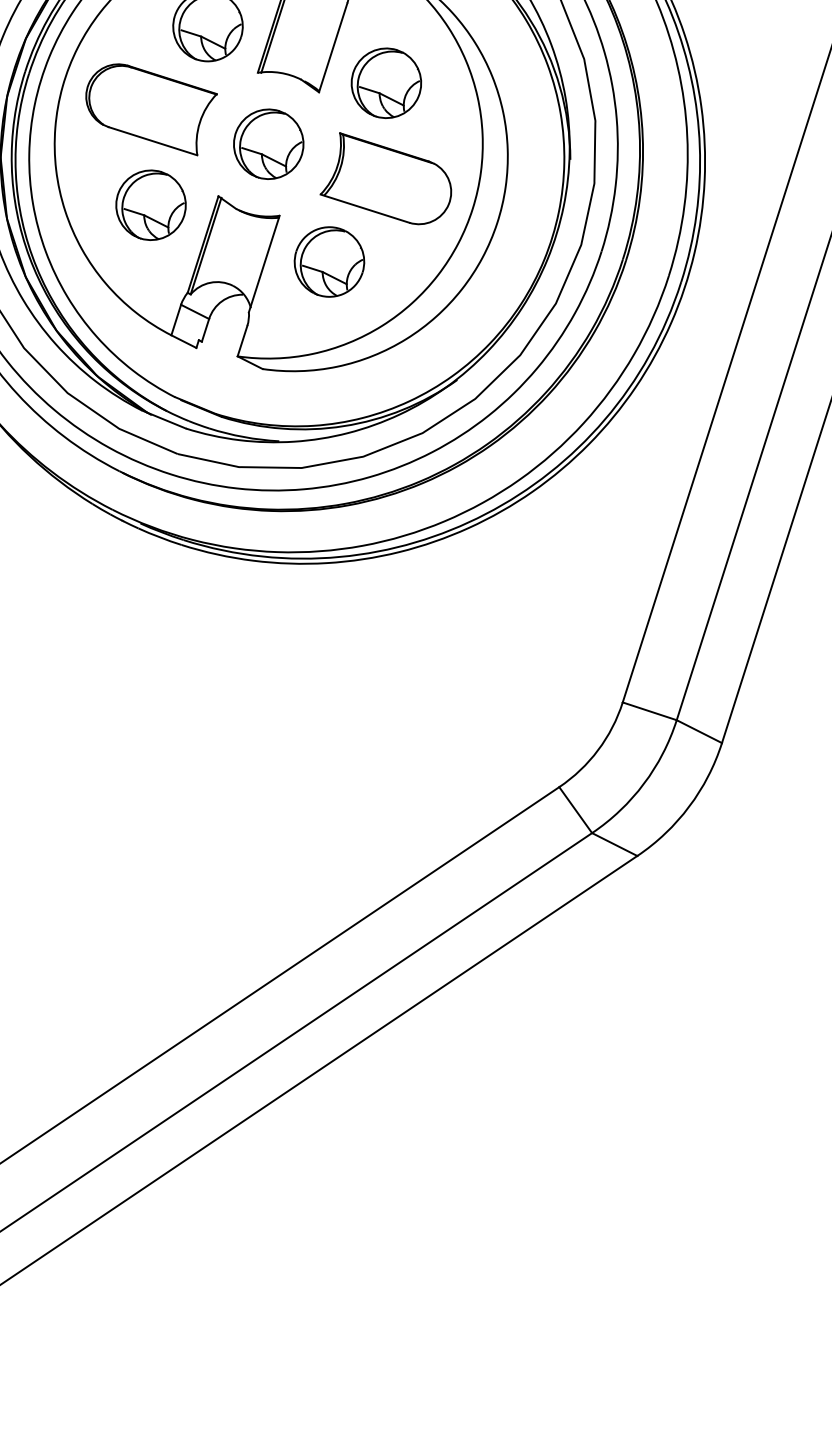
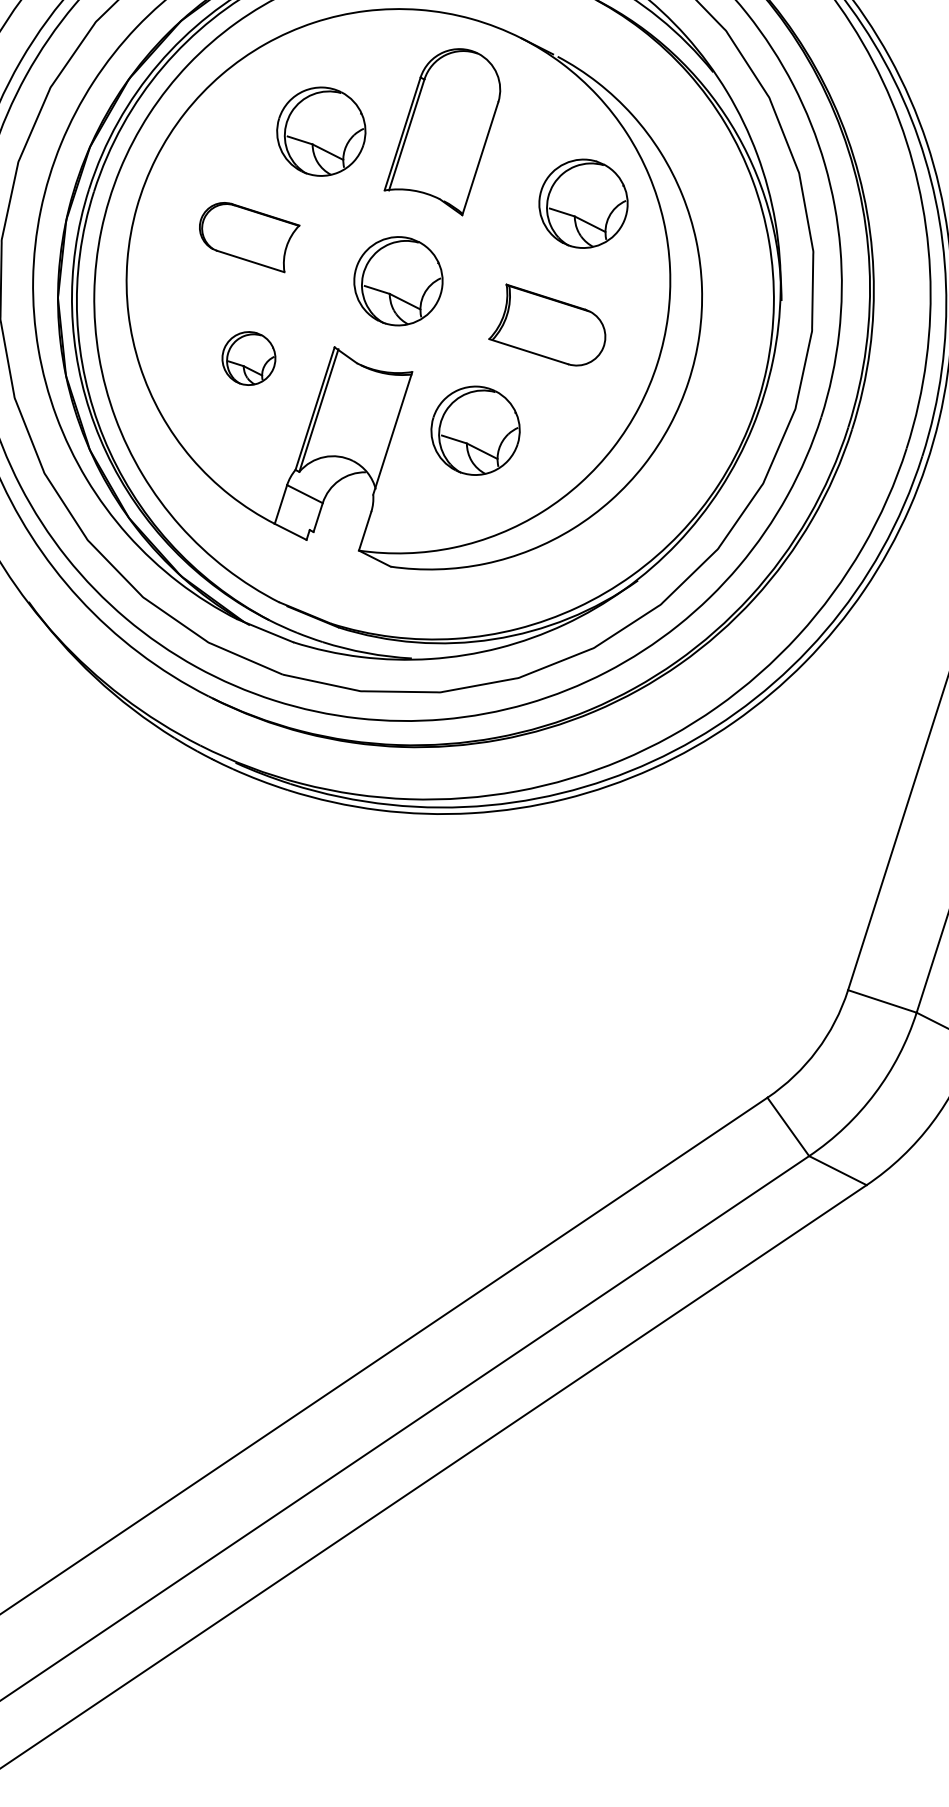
part: (386, 82) -> (583, 202), moved
part: (151, 109) -> (249, 237), size x0.6
part: (385, 178) -> (546, 324), size x0.7
part: (150, 204) -> (248, 357), size x0.6

